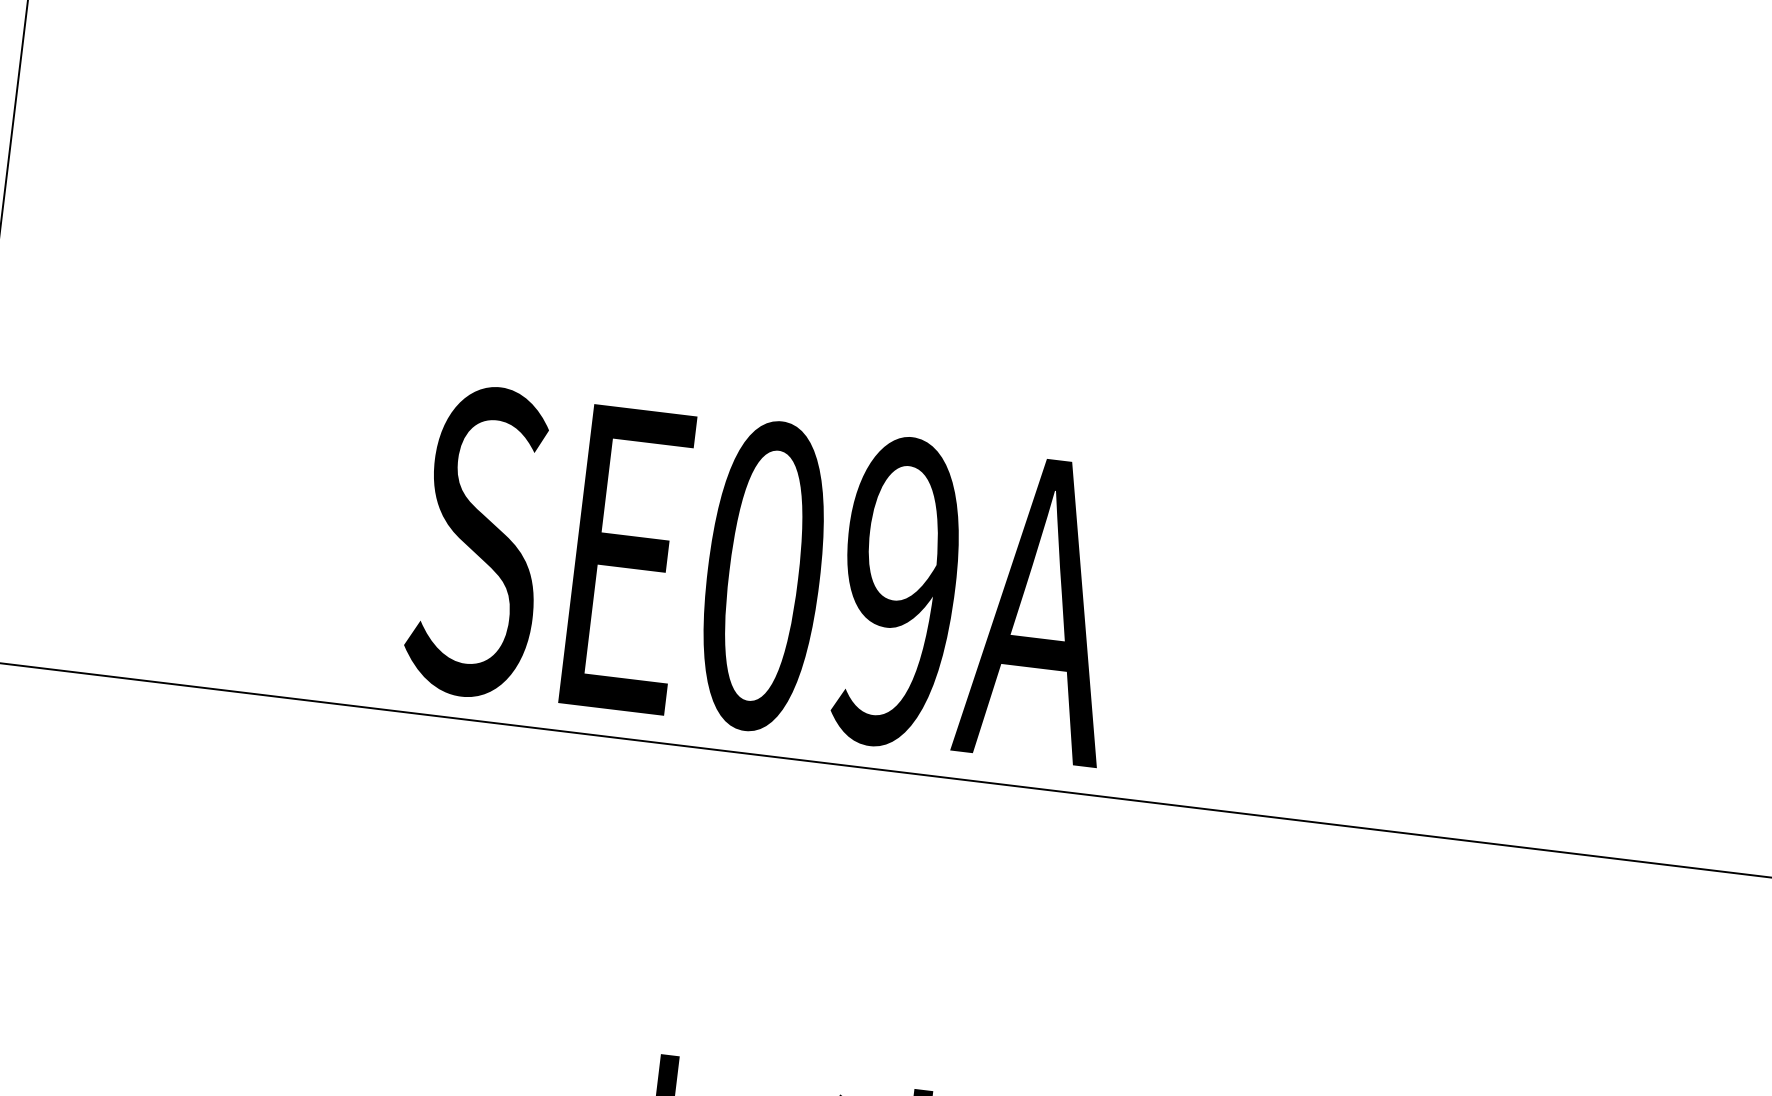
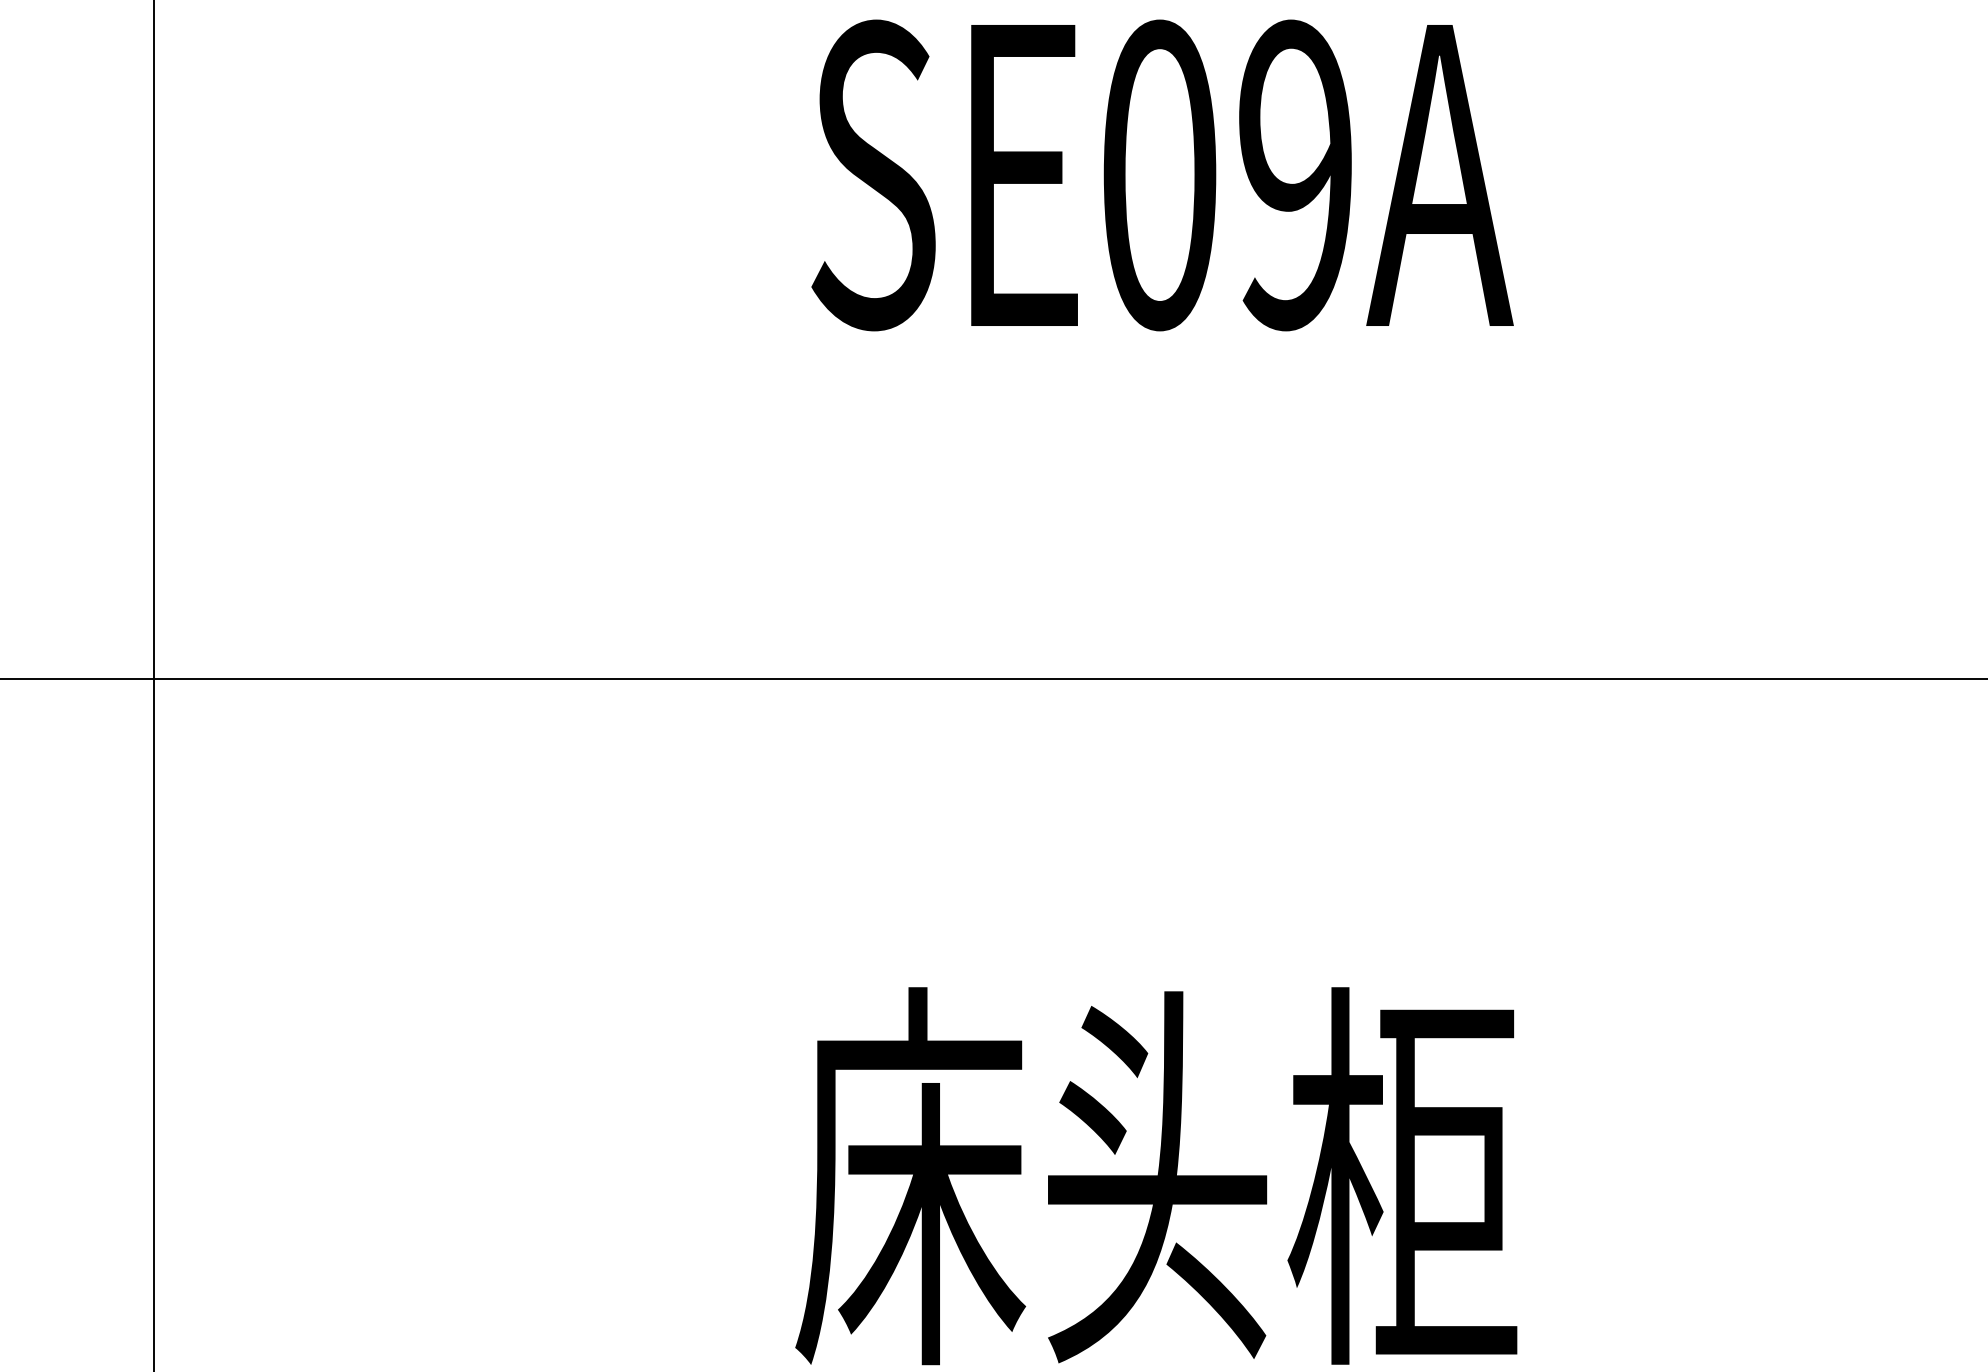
text: (766, 576) -> (1162, 175), moved

